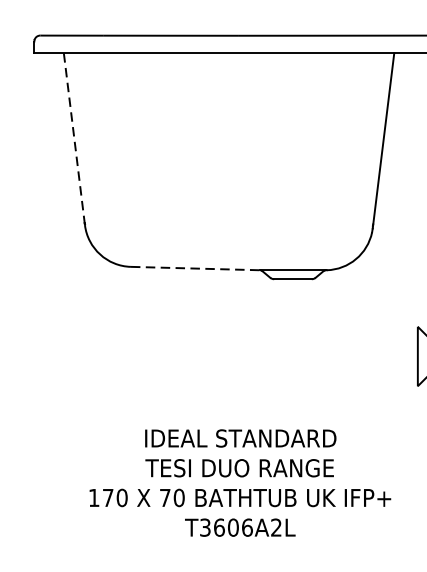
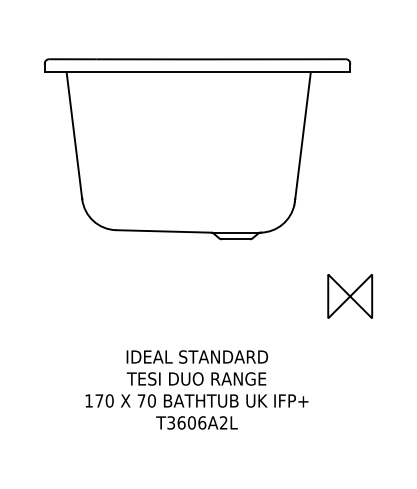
line: (74, 138) -> (74, 135), dashed -> solid
line: (194, 268) -> (163, 231), dashed -> solid

